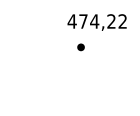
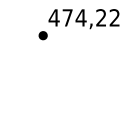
part: (80, 47) -> (42, 35), moved

